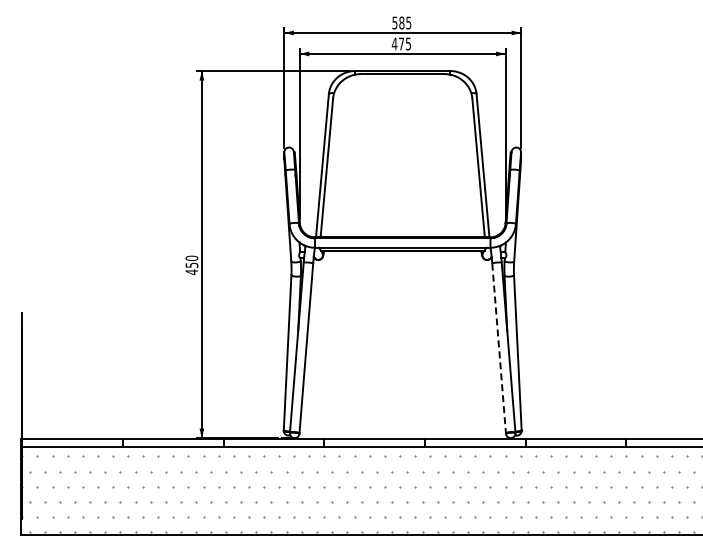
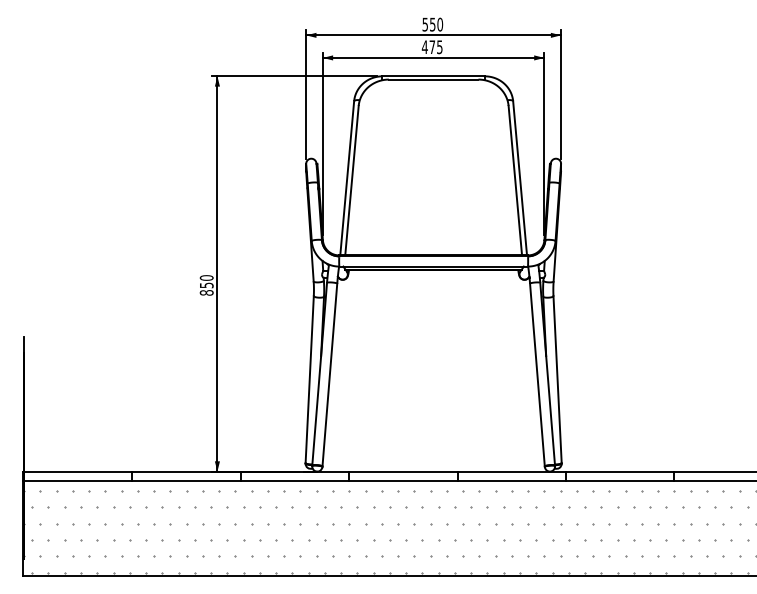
text: (405, 22) -> (436, 24), 585 -> 550
text: (191, 272) -> (206, 293), 450 -> 850
line: (499, 349) -> (537, 376), dashed -> solid

